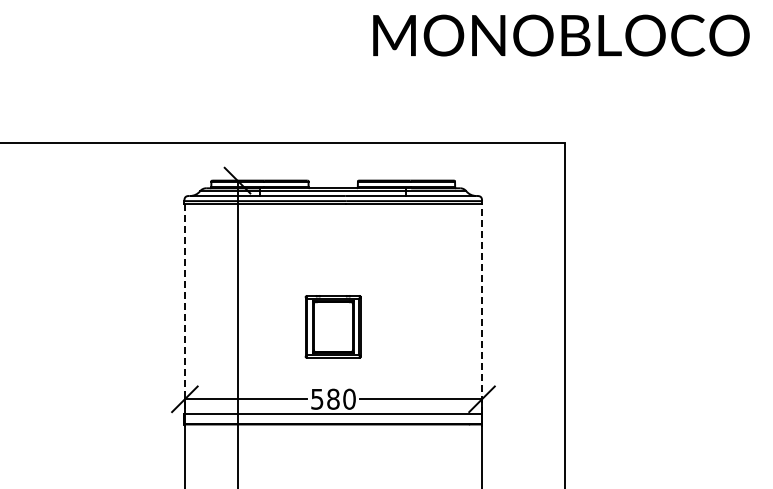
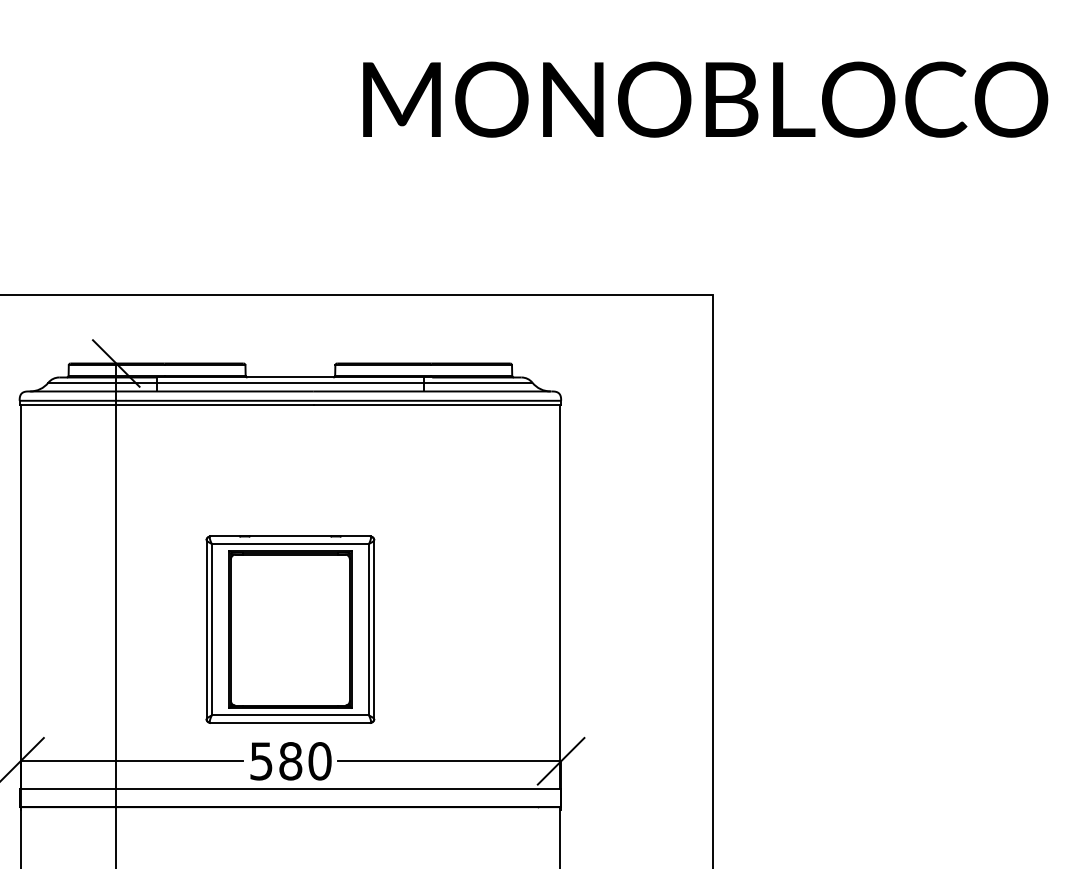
line: (481, 308) -> (560, 596), dashed -> solid
line: (184, 309) -> (19, 597), dashed -> solid
part: (333, 326) -> (290, 628), size x1.67

